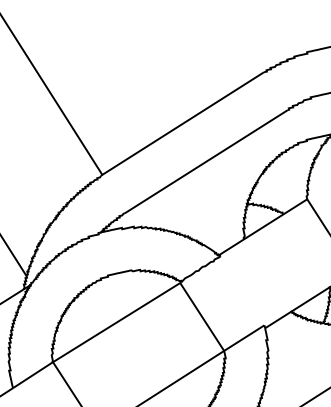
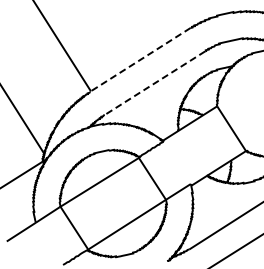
line: (182, 123) -> (140, 59), solid -> dashed
line: (205, 162) -> (154, 83), solid -> dashed

